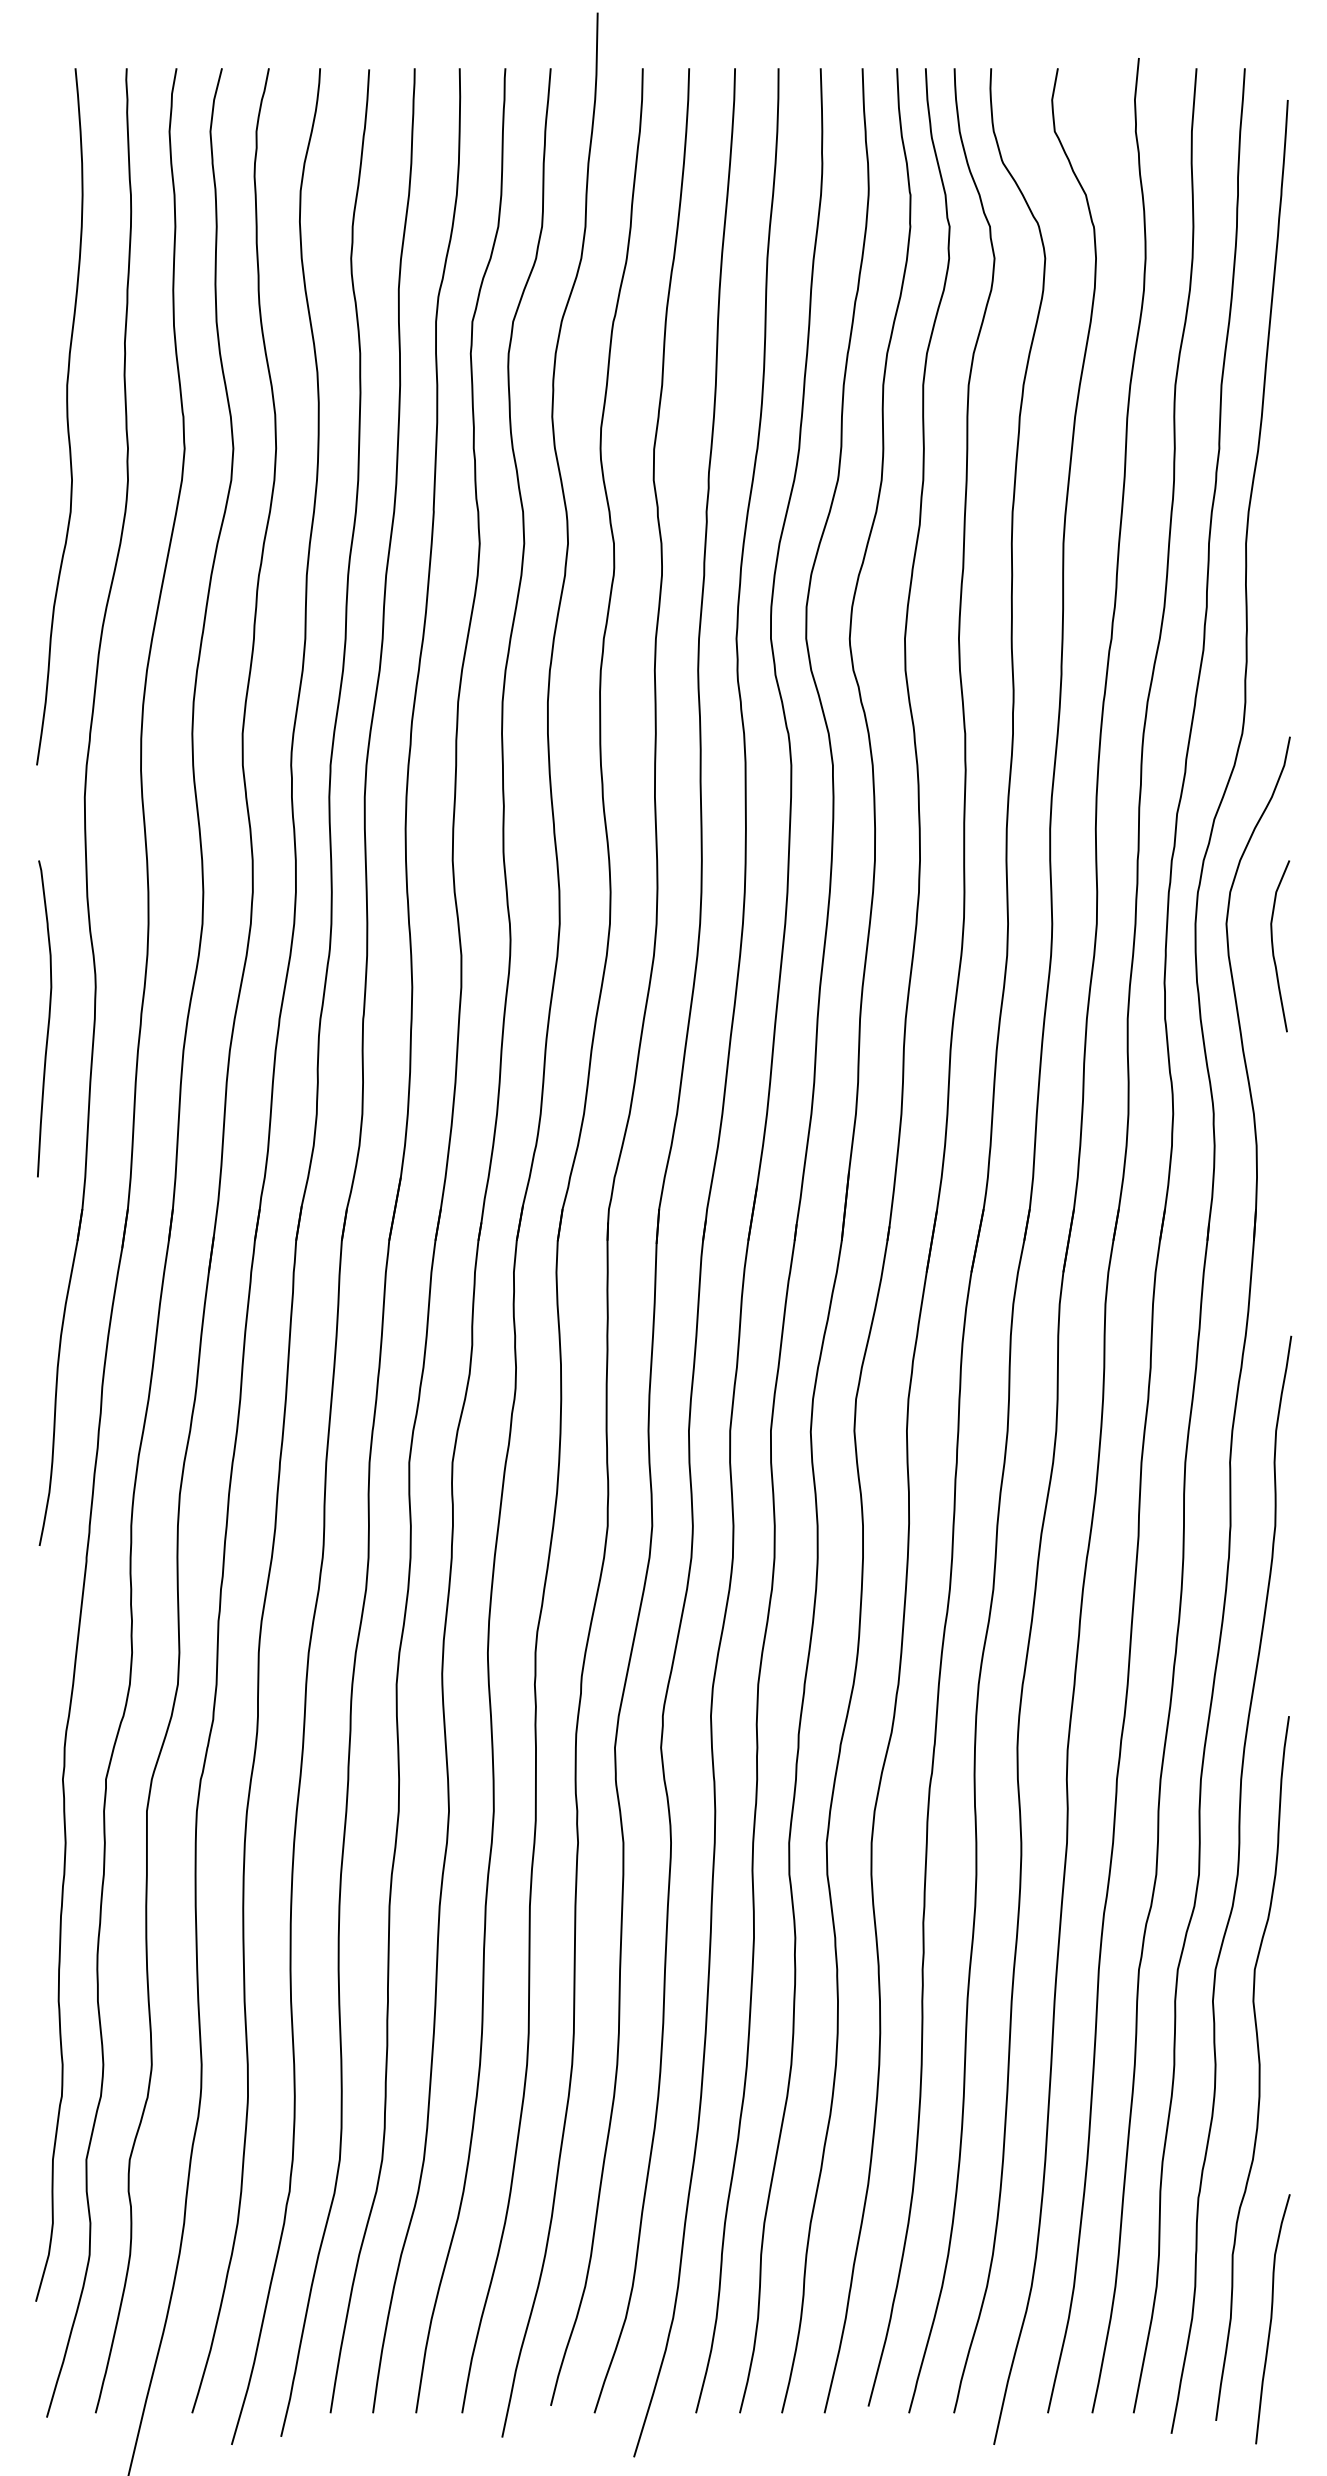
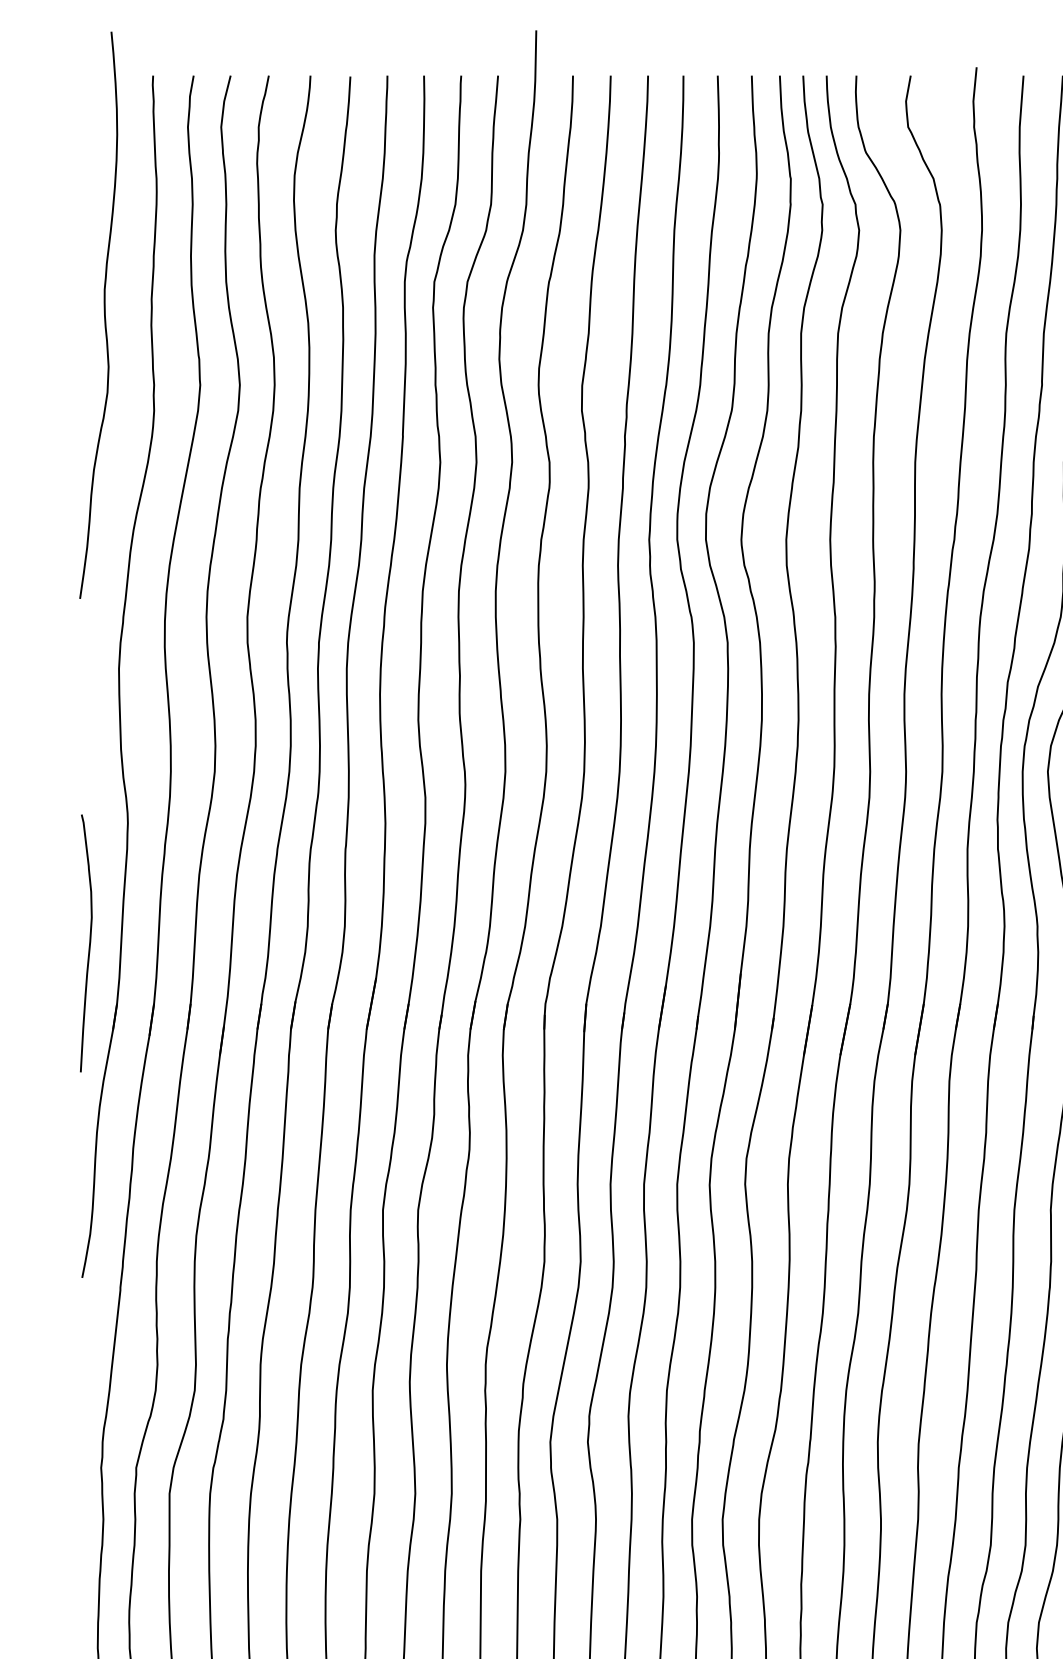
curve: (66, 416) -> (104, 315), moved
curve: (48, 1018) -> (89, 943), moved

